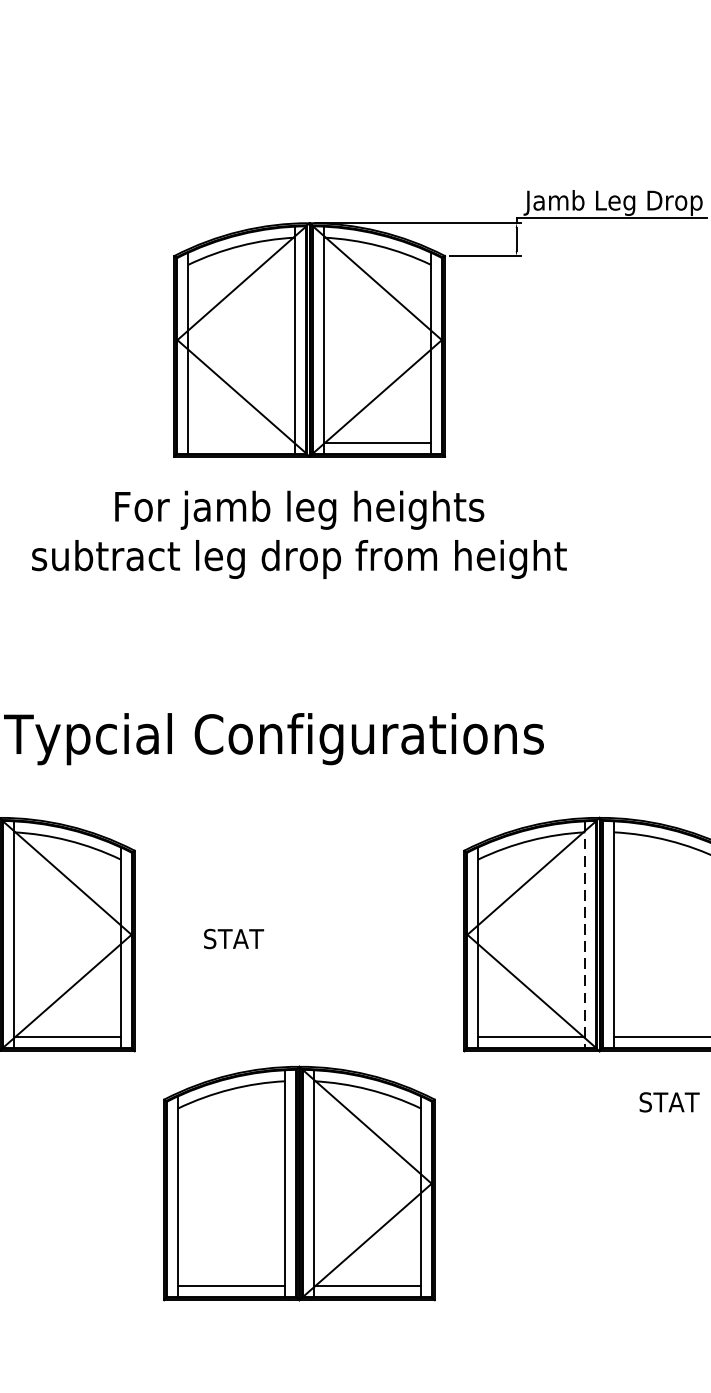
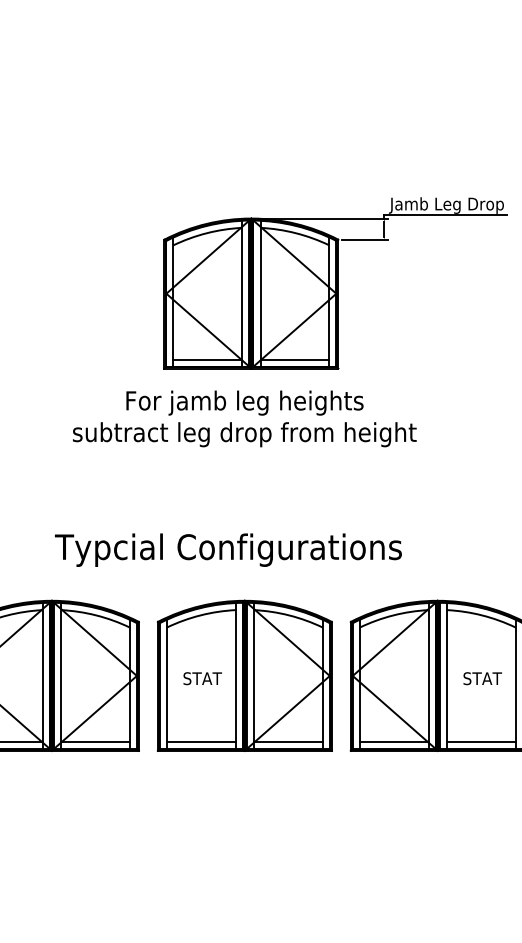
line: (241, 442) -> (207, 359), added
line: (585, 934) -> (428, 675), dashed -> solid
text: (669, 1102) -> (482, 678), moved
part: (298, 1182) -> (244, 675), moved

